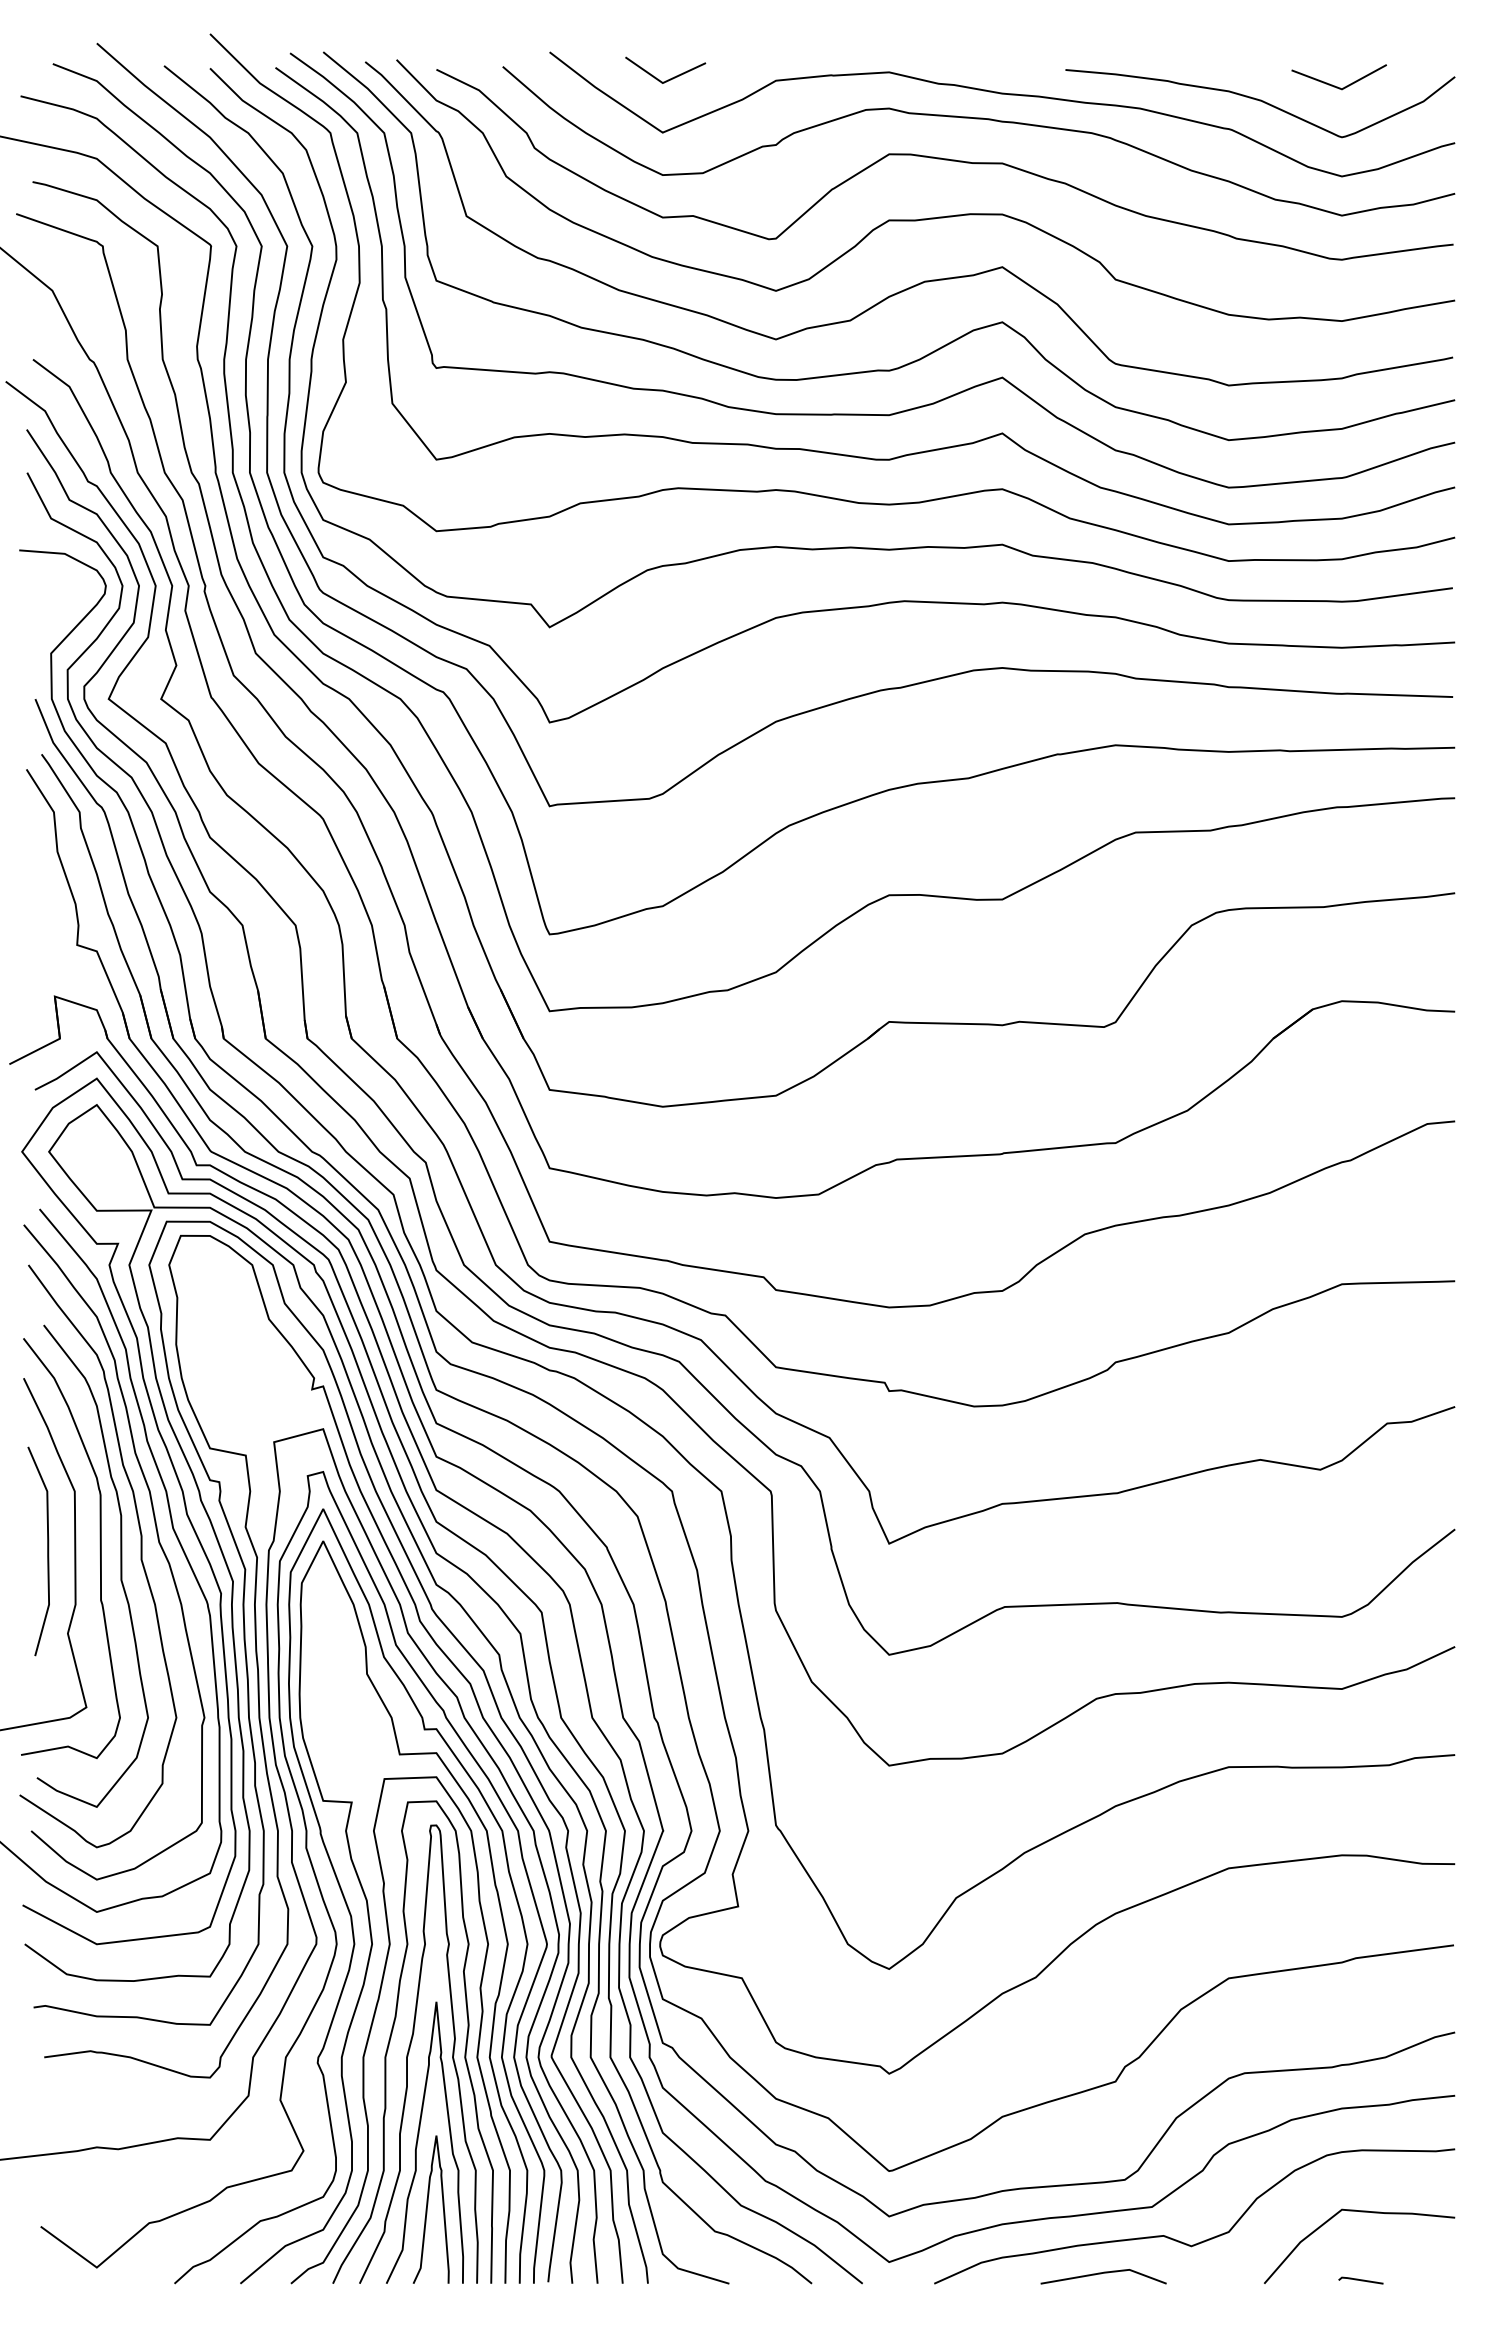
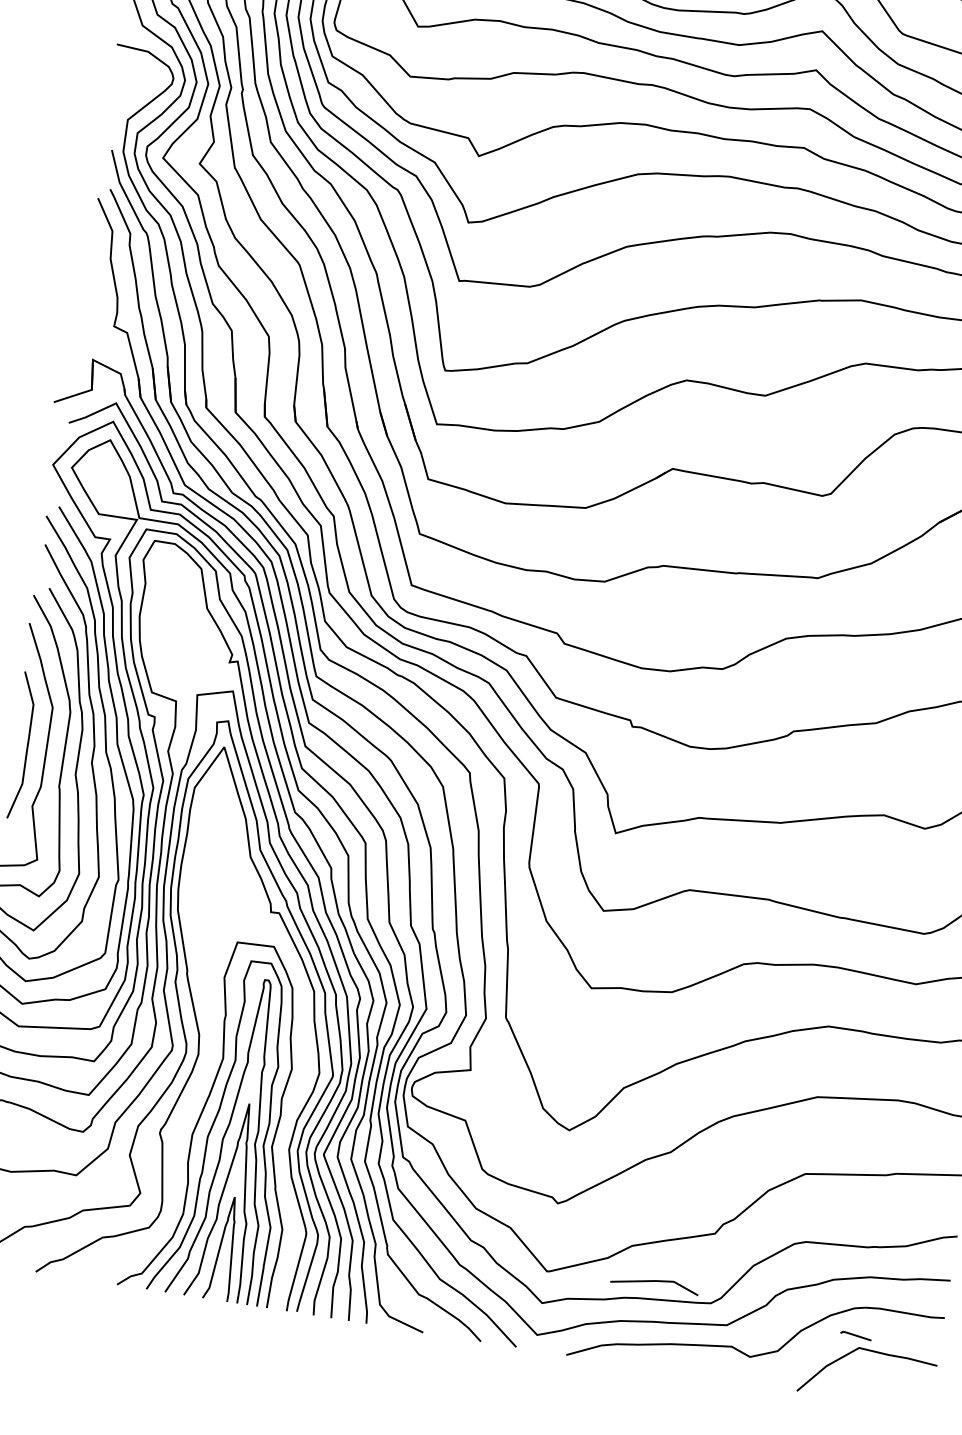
curve: (369, 1912) -> (212, 1034), removed
line: (1101, 2274) -> (653, 1281), moved
line: (1360, 2280) -> (855, 1335), moved

